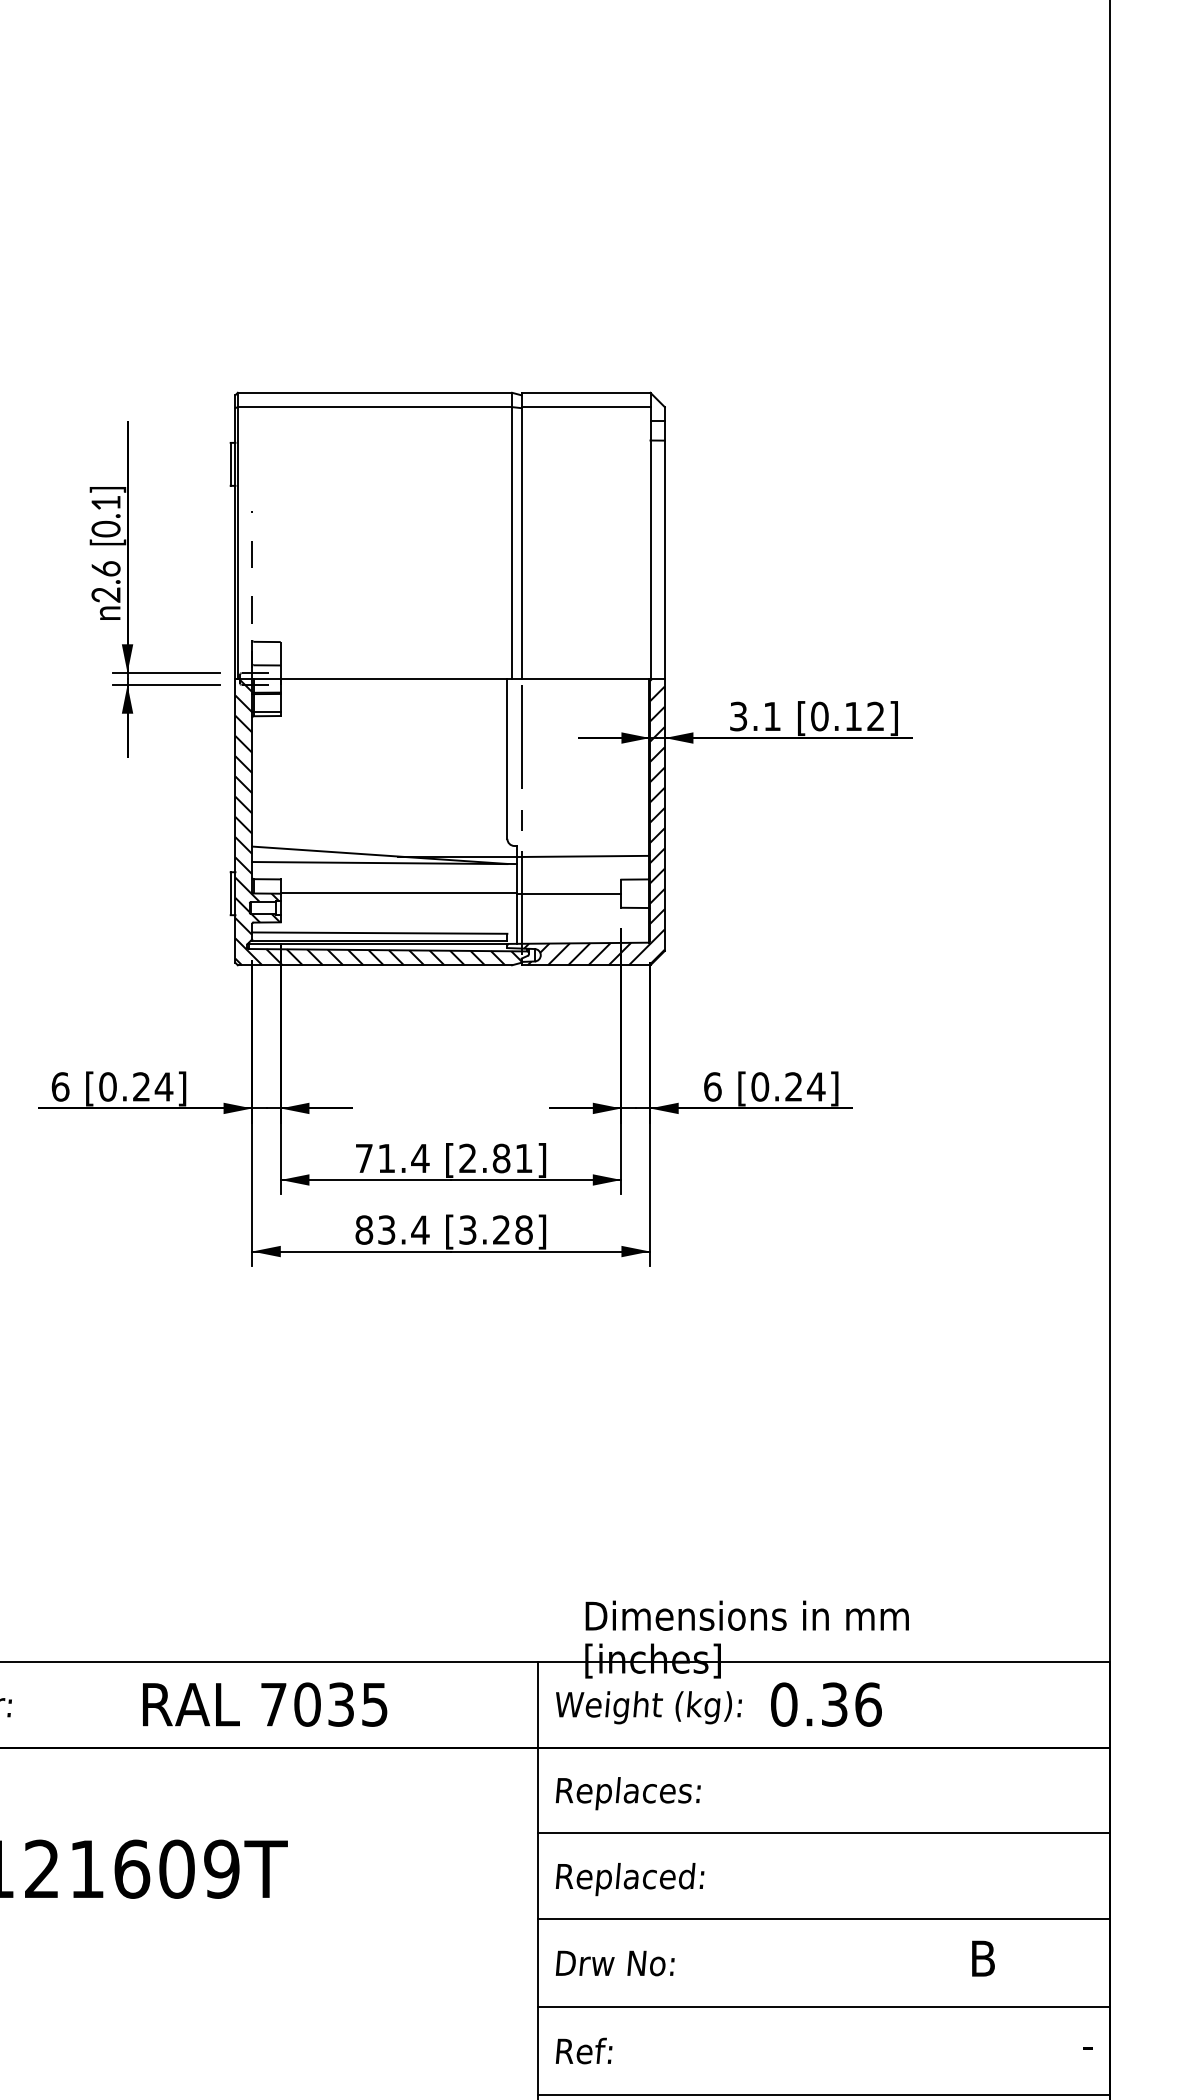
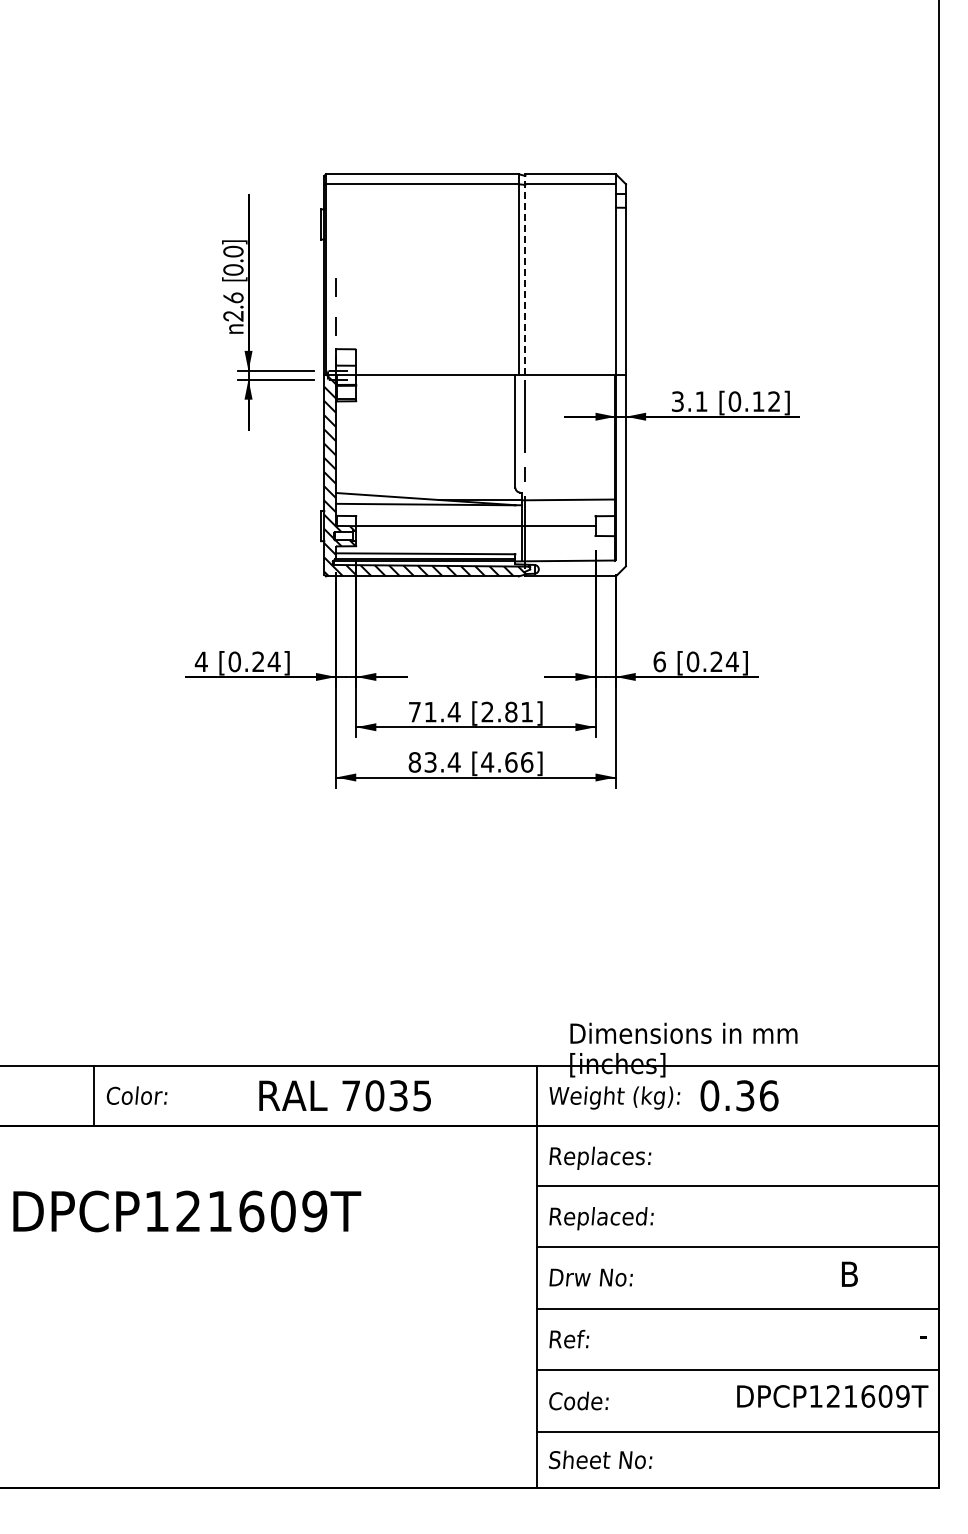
text: (106, 502) -> (233, 251), [0.1] -> [0.0]
line: (521, 535) -> (525, 274), solid -> dashed
hatch: (585, 821) -> (570, 475), removed
text: (59, 1086) -> (200, 661), 6 -> 4
text: (496, 1230) -> (507, 762), [3.28] -> [4.66]

